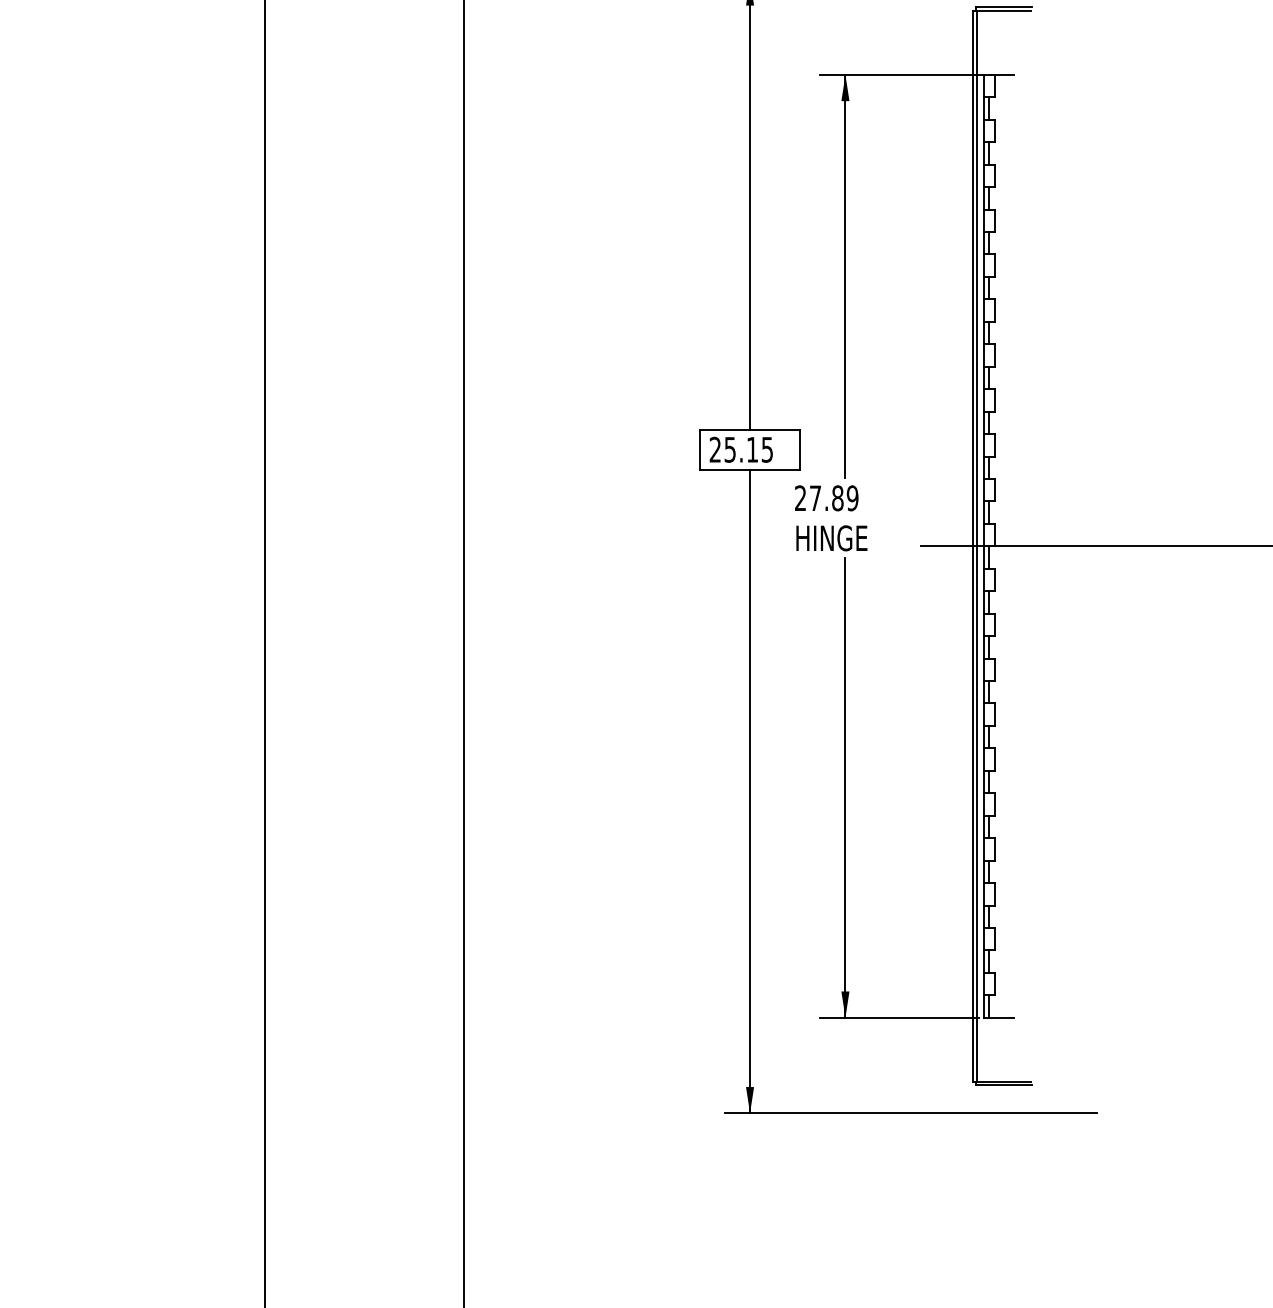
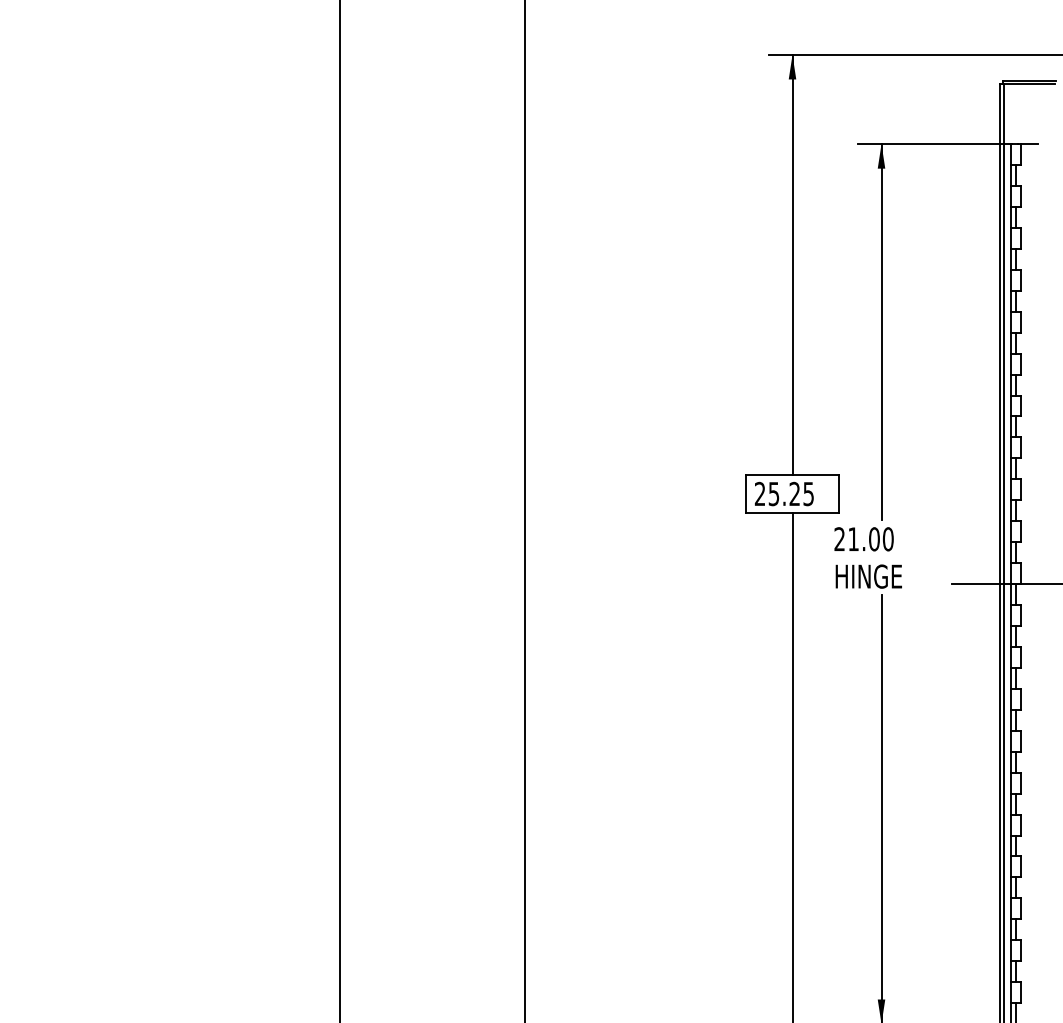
text: (752, 449) -> (794, 493), 25.15 -> 25.25
text: (834, 498) -> (871, 539), 27.89 -> 21.00

